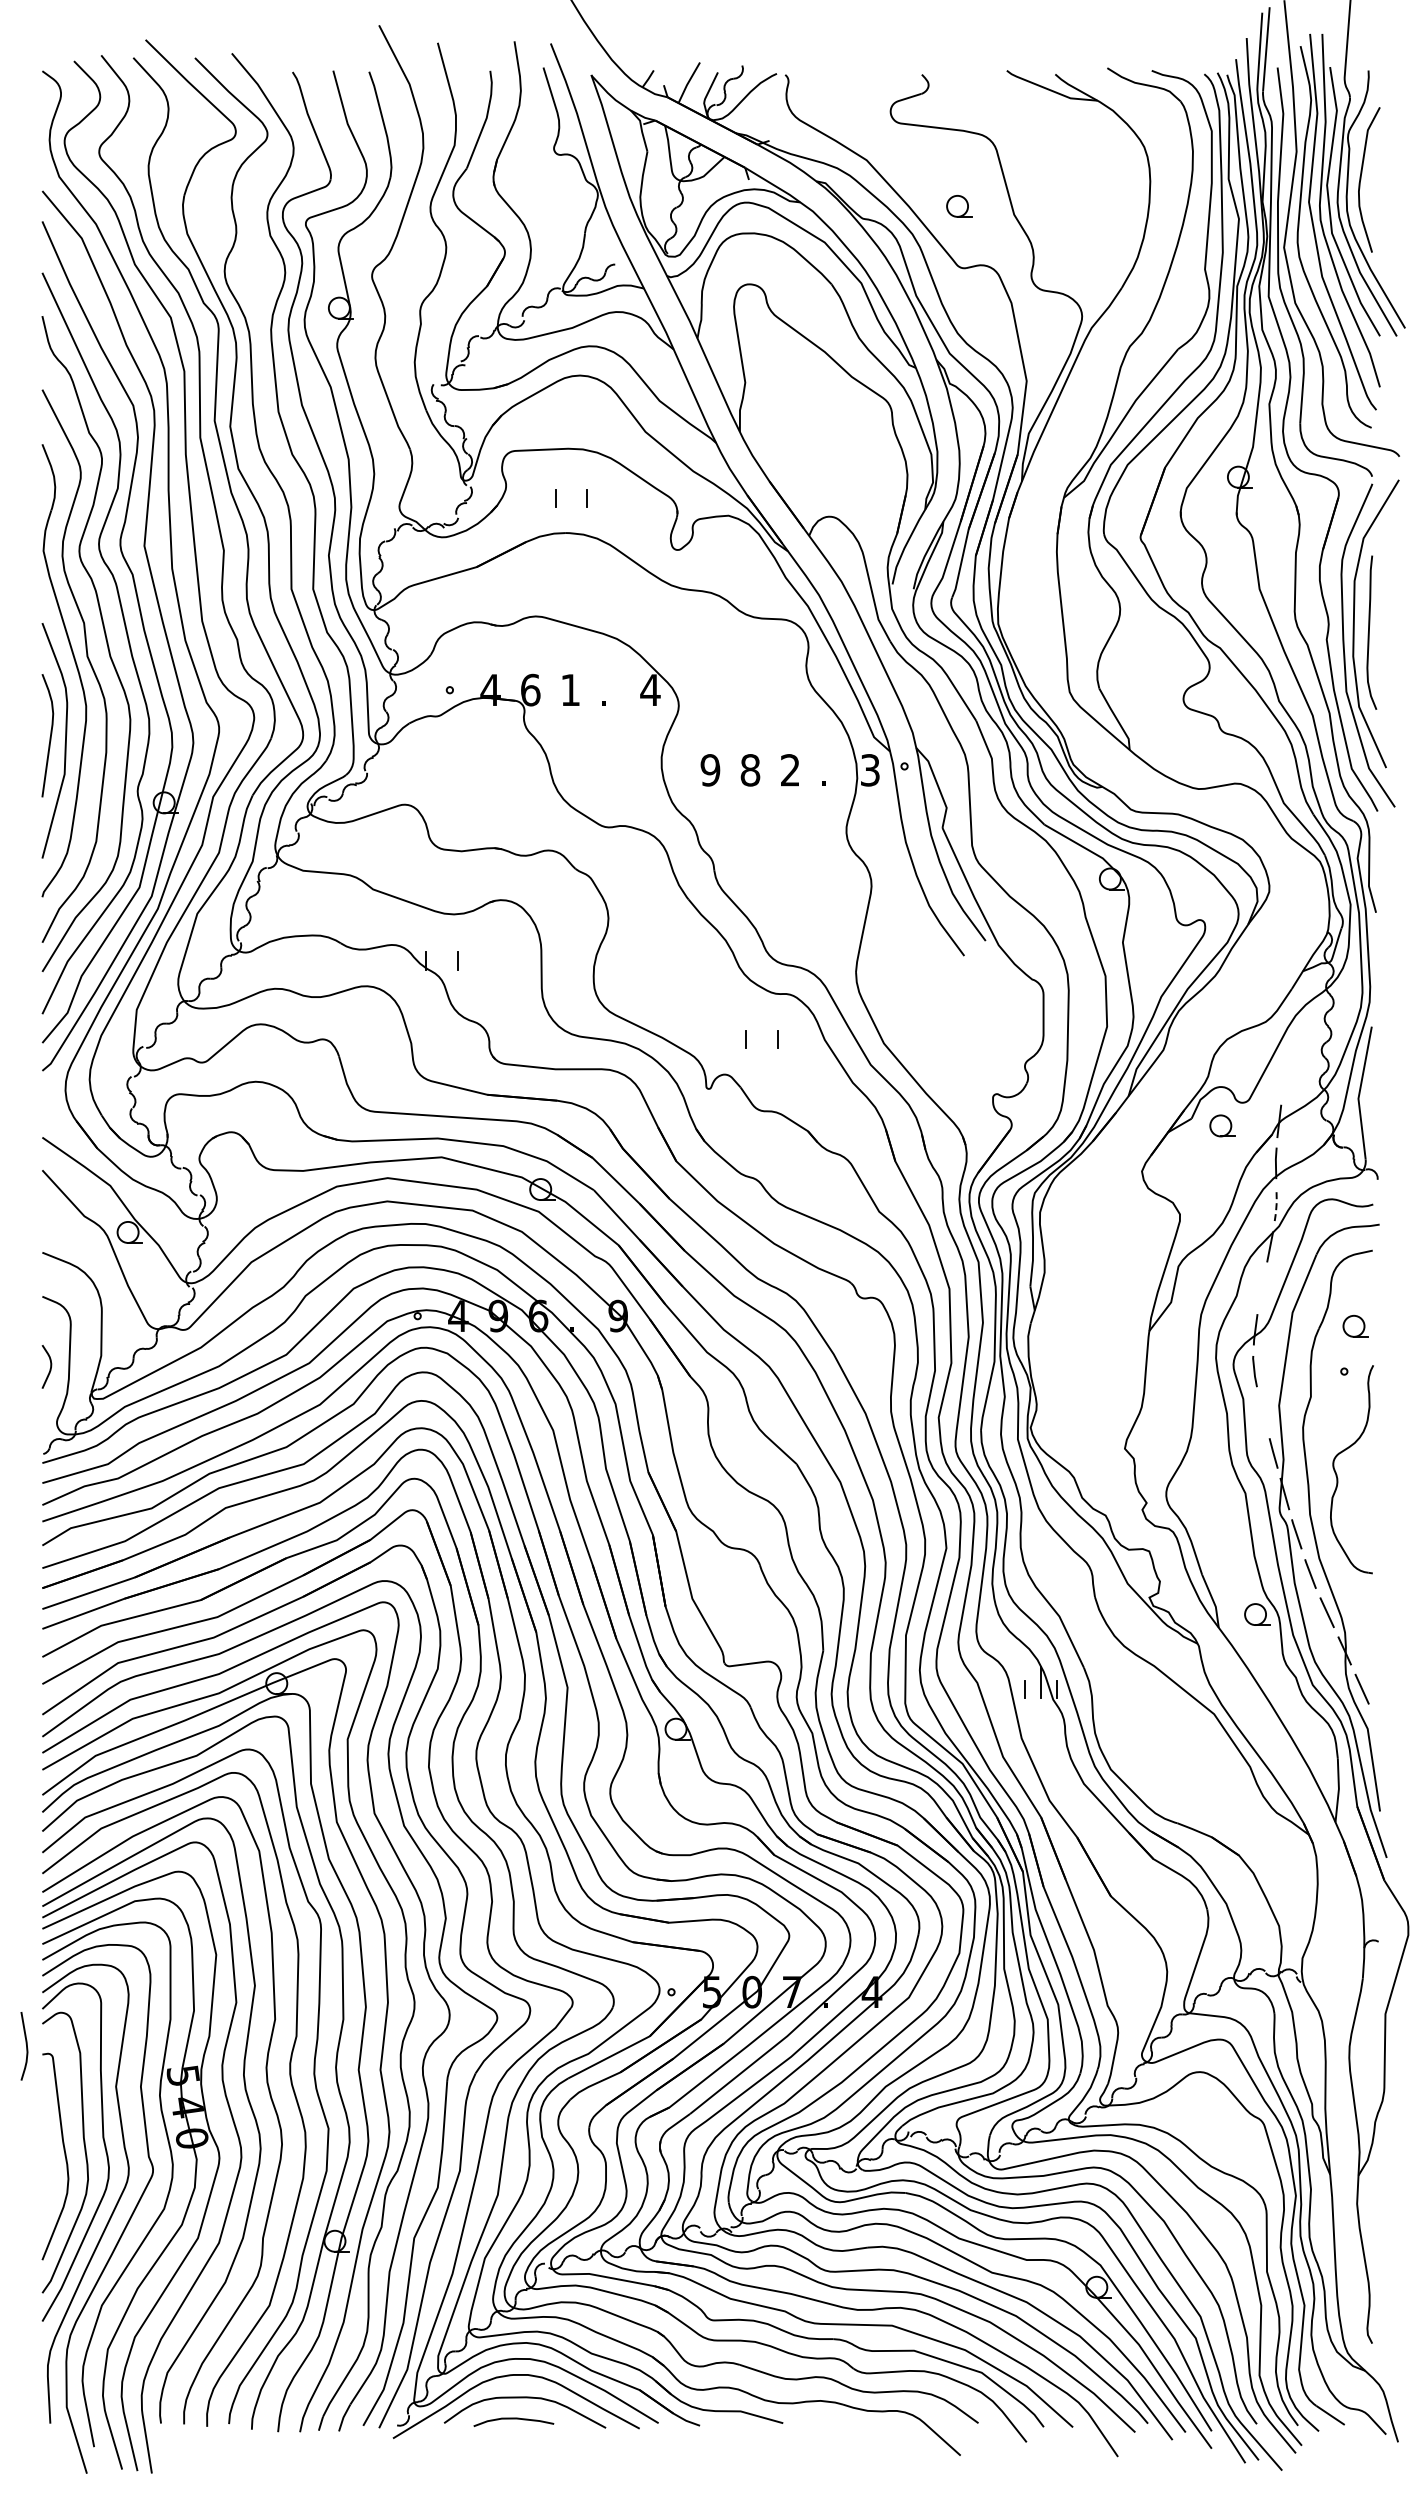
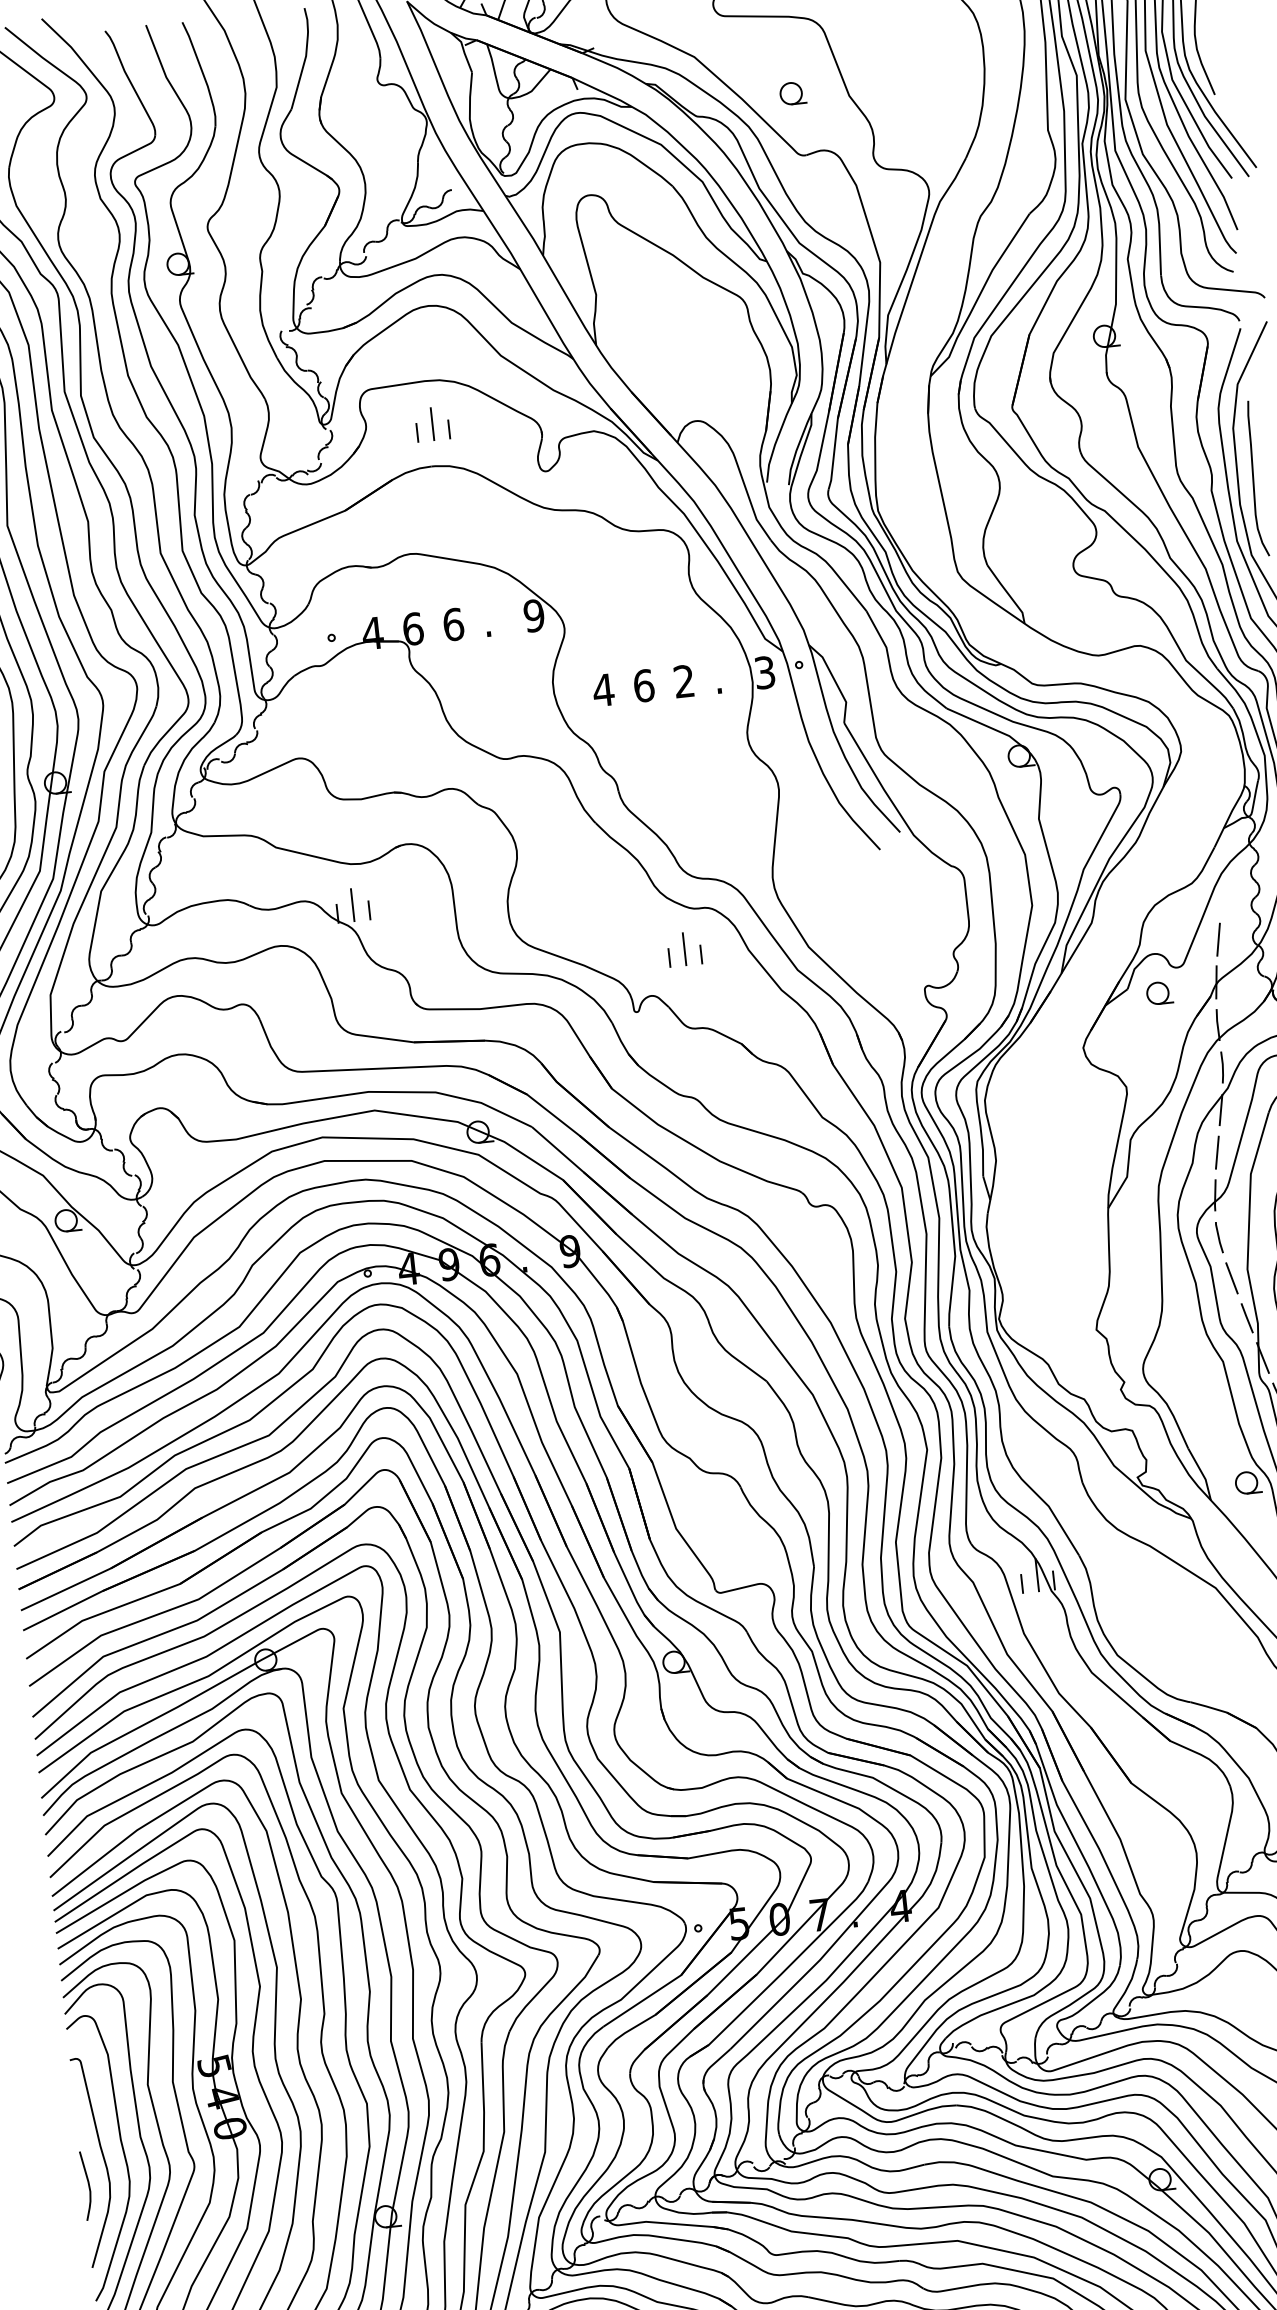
line: (571, 491) -> (432, 423), added
text: (570, 689) -> (453, 623), 1 -> 6
text: (650, 689) -> (534, 615), 4 -> 9
text: (710, 770) -> (603, 690), 9 -> 4
text: (750, 770) -> (644, 686), 8 -> 6
line: (442, 953) -> (353, 904), added
line: (762, 1032) -> (684, 949), added
line: (1285, 1079) -> (1218, 939), added
line: (1276, 1205) -> (1222, 1067), dashed -> solid
line: (1262, 1287) -> (1217, 1151), added
line: (1262, 1412) -> (1231, 1278), added
curve: (26, 2046) -> (88, 2185), moved

